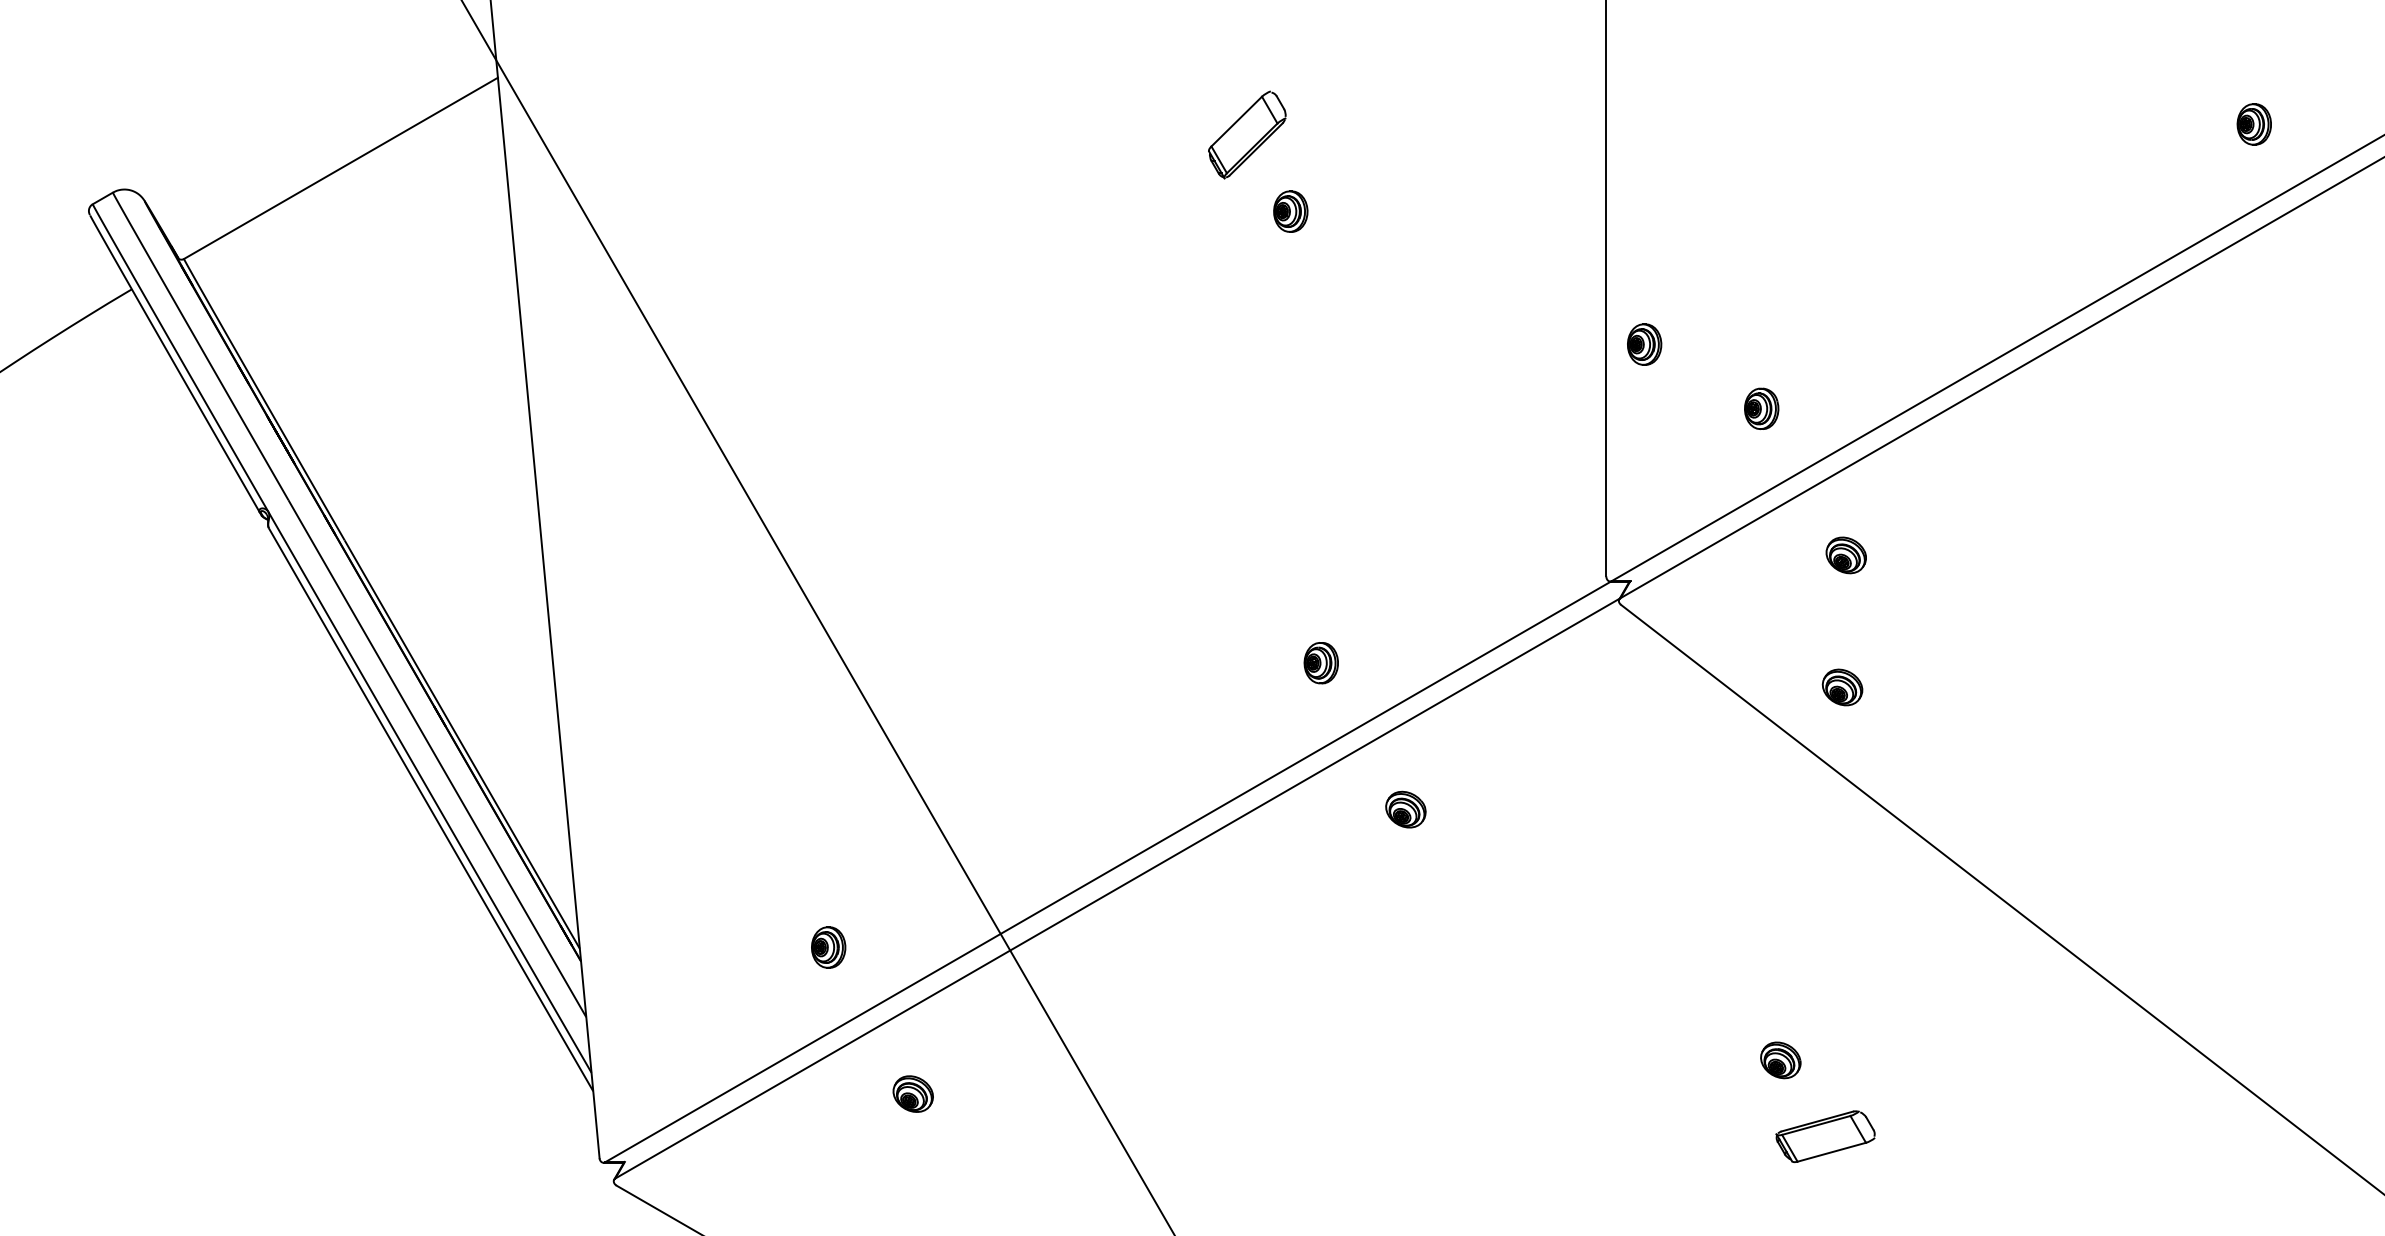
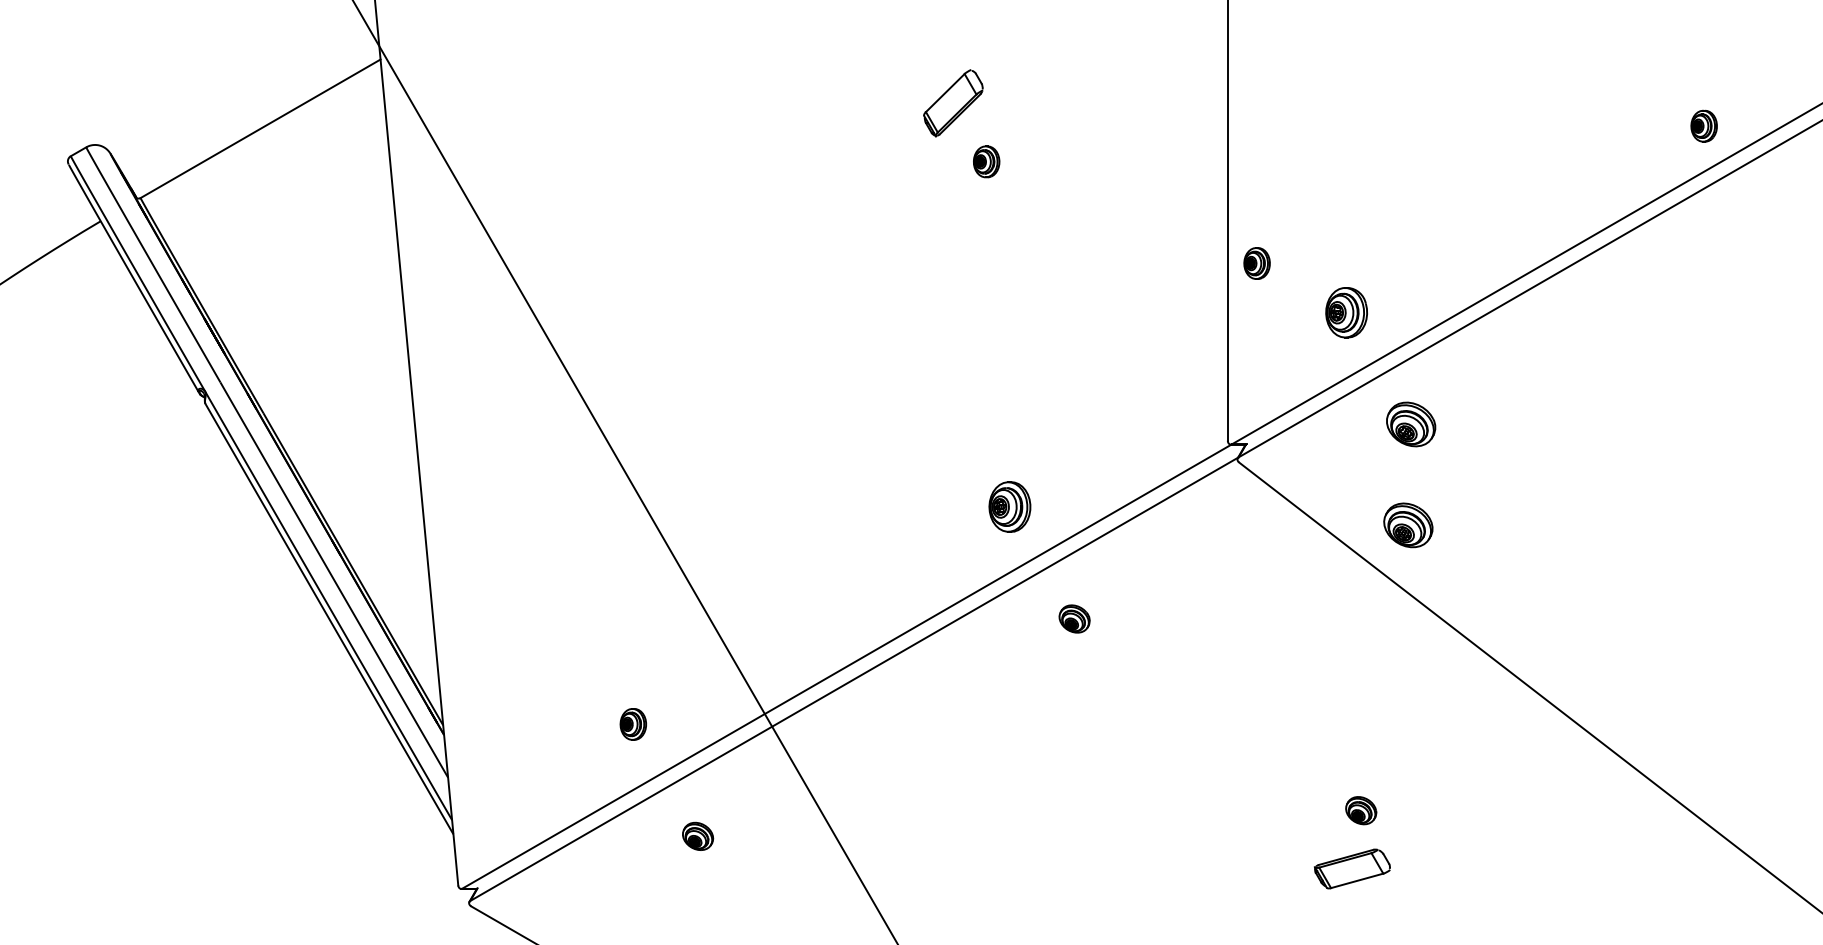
part: (2253, 123) -> (1703, 125), moved
part: (1761, 408) -> (1346, 312), size x1.6
part: (1846, 555) -> (1411, 424), size x1.6
part: (1320, 662) -> (1009, 506), size x1.6
part: (1842, 687) -> (1408, 525), size x1.6
part: (1825, 1136) -> (1352, 868), moved

